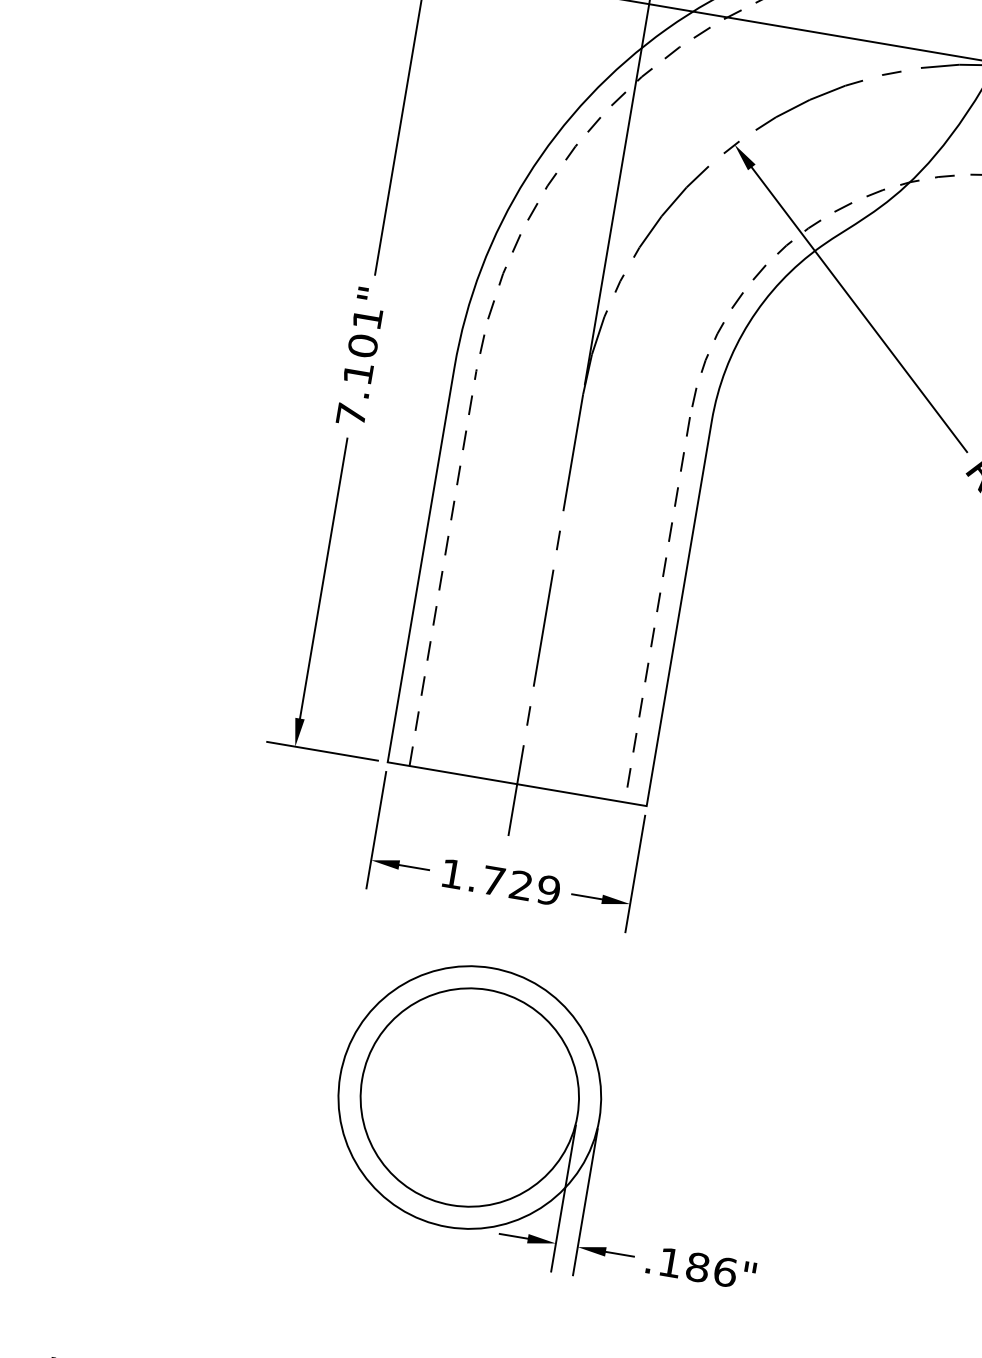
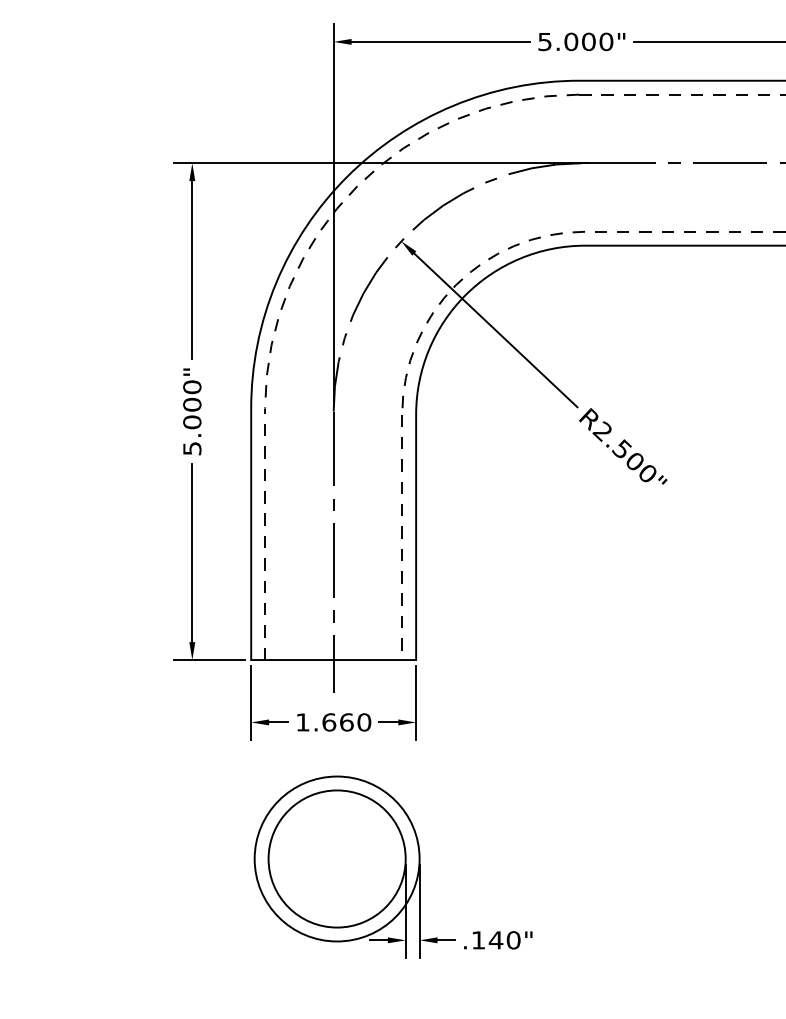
text: (359, 365) -> (192, 417), 7.101" -> 5.000"
text: (520, 885) -> (346, 722), 1.729 -> 1.660
text: (710, 1269) -> (504, 940), .186" -> .140"

